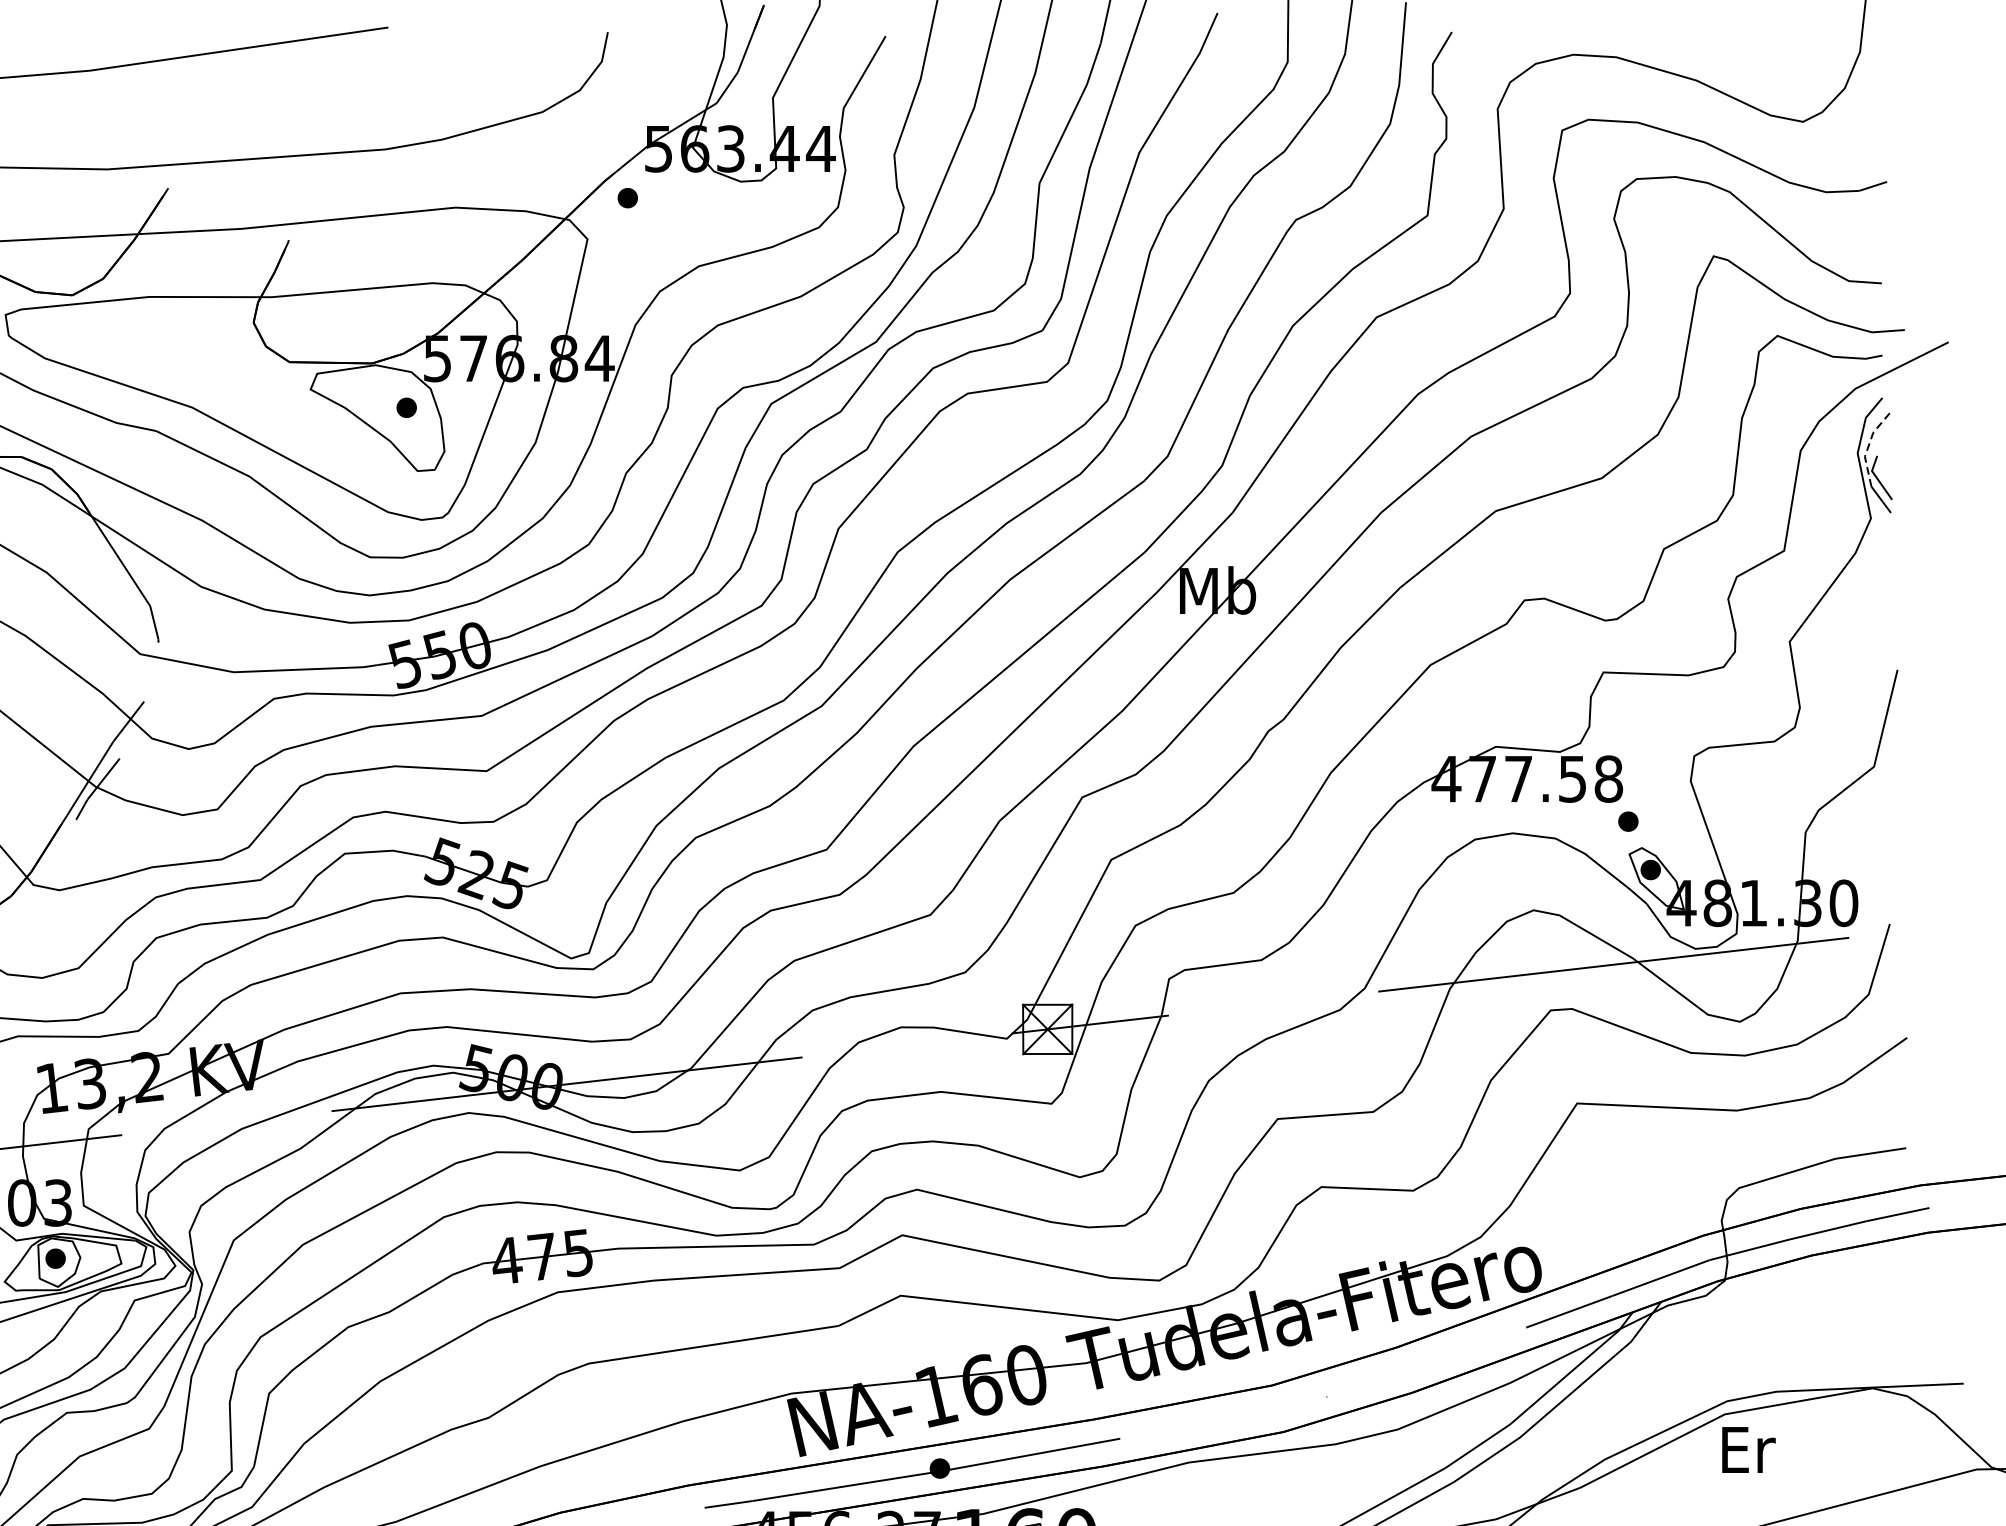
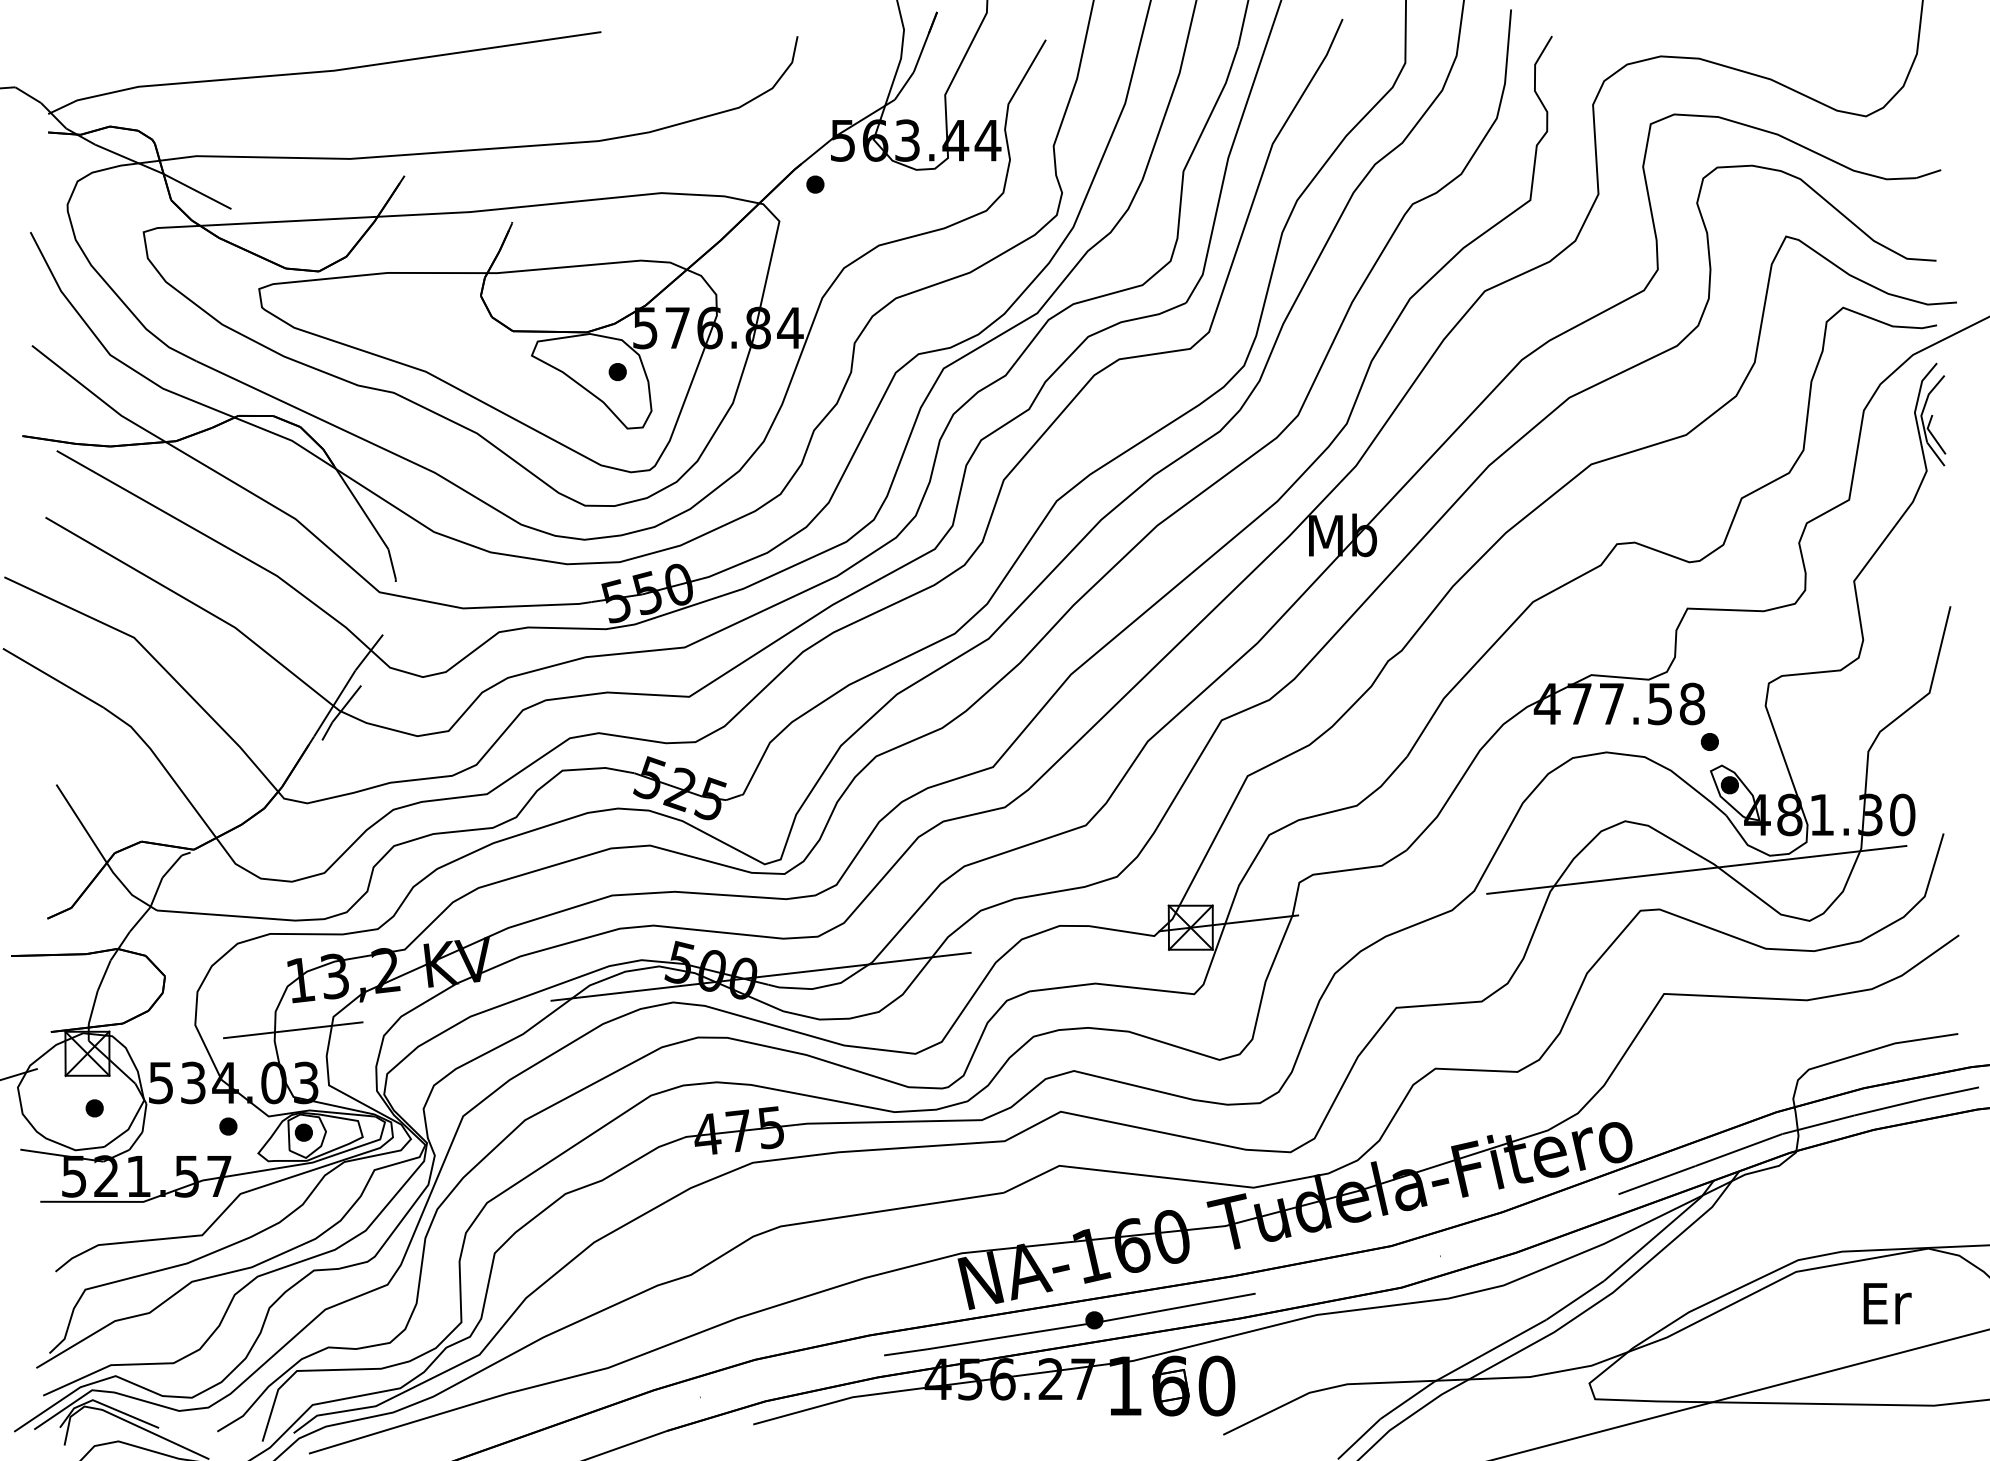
line: (1868, 446) -> (1924, 406), dashed -> solid
text: (1748, 1449) -> (1887, 1303), moved

